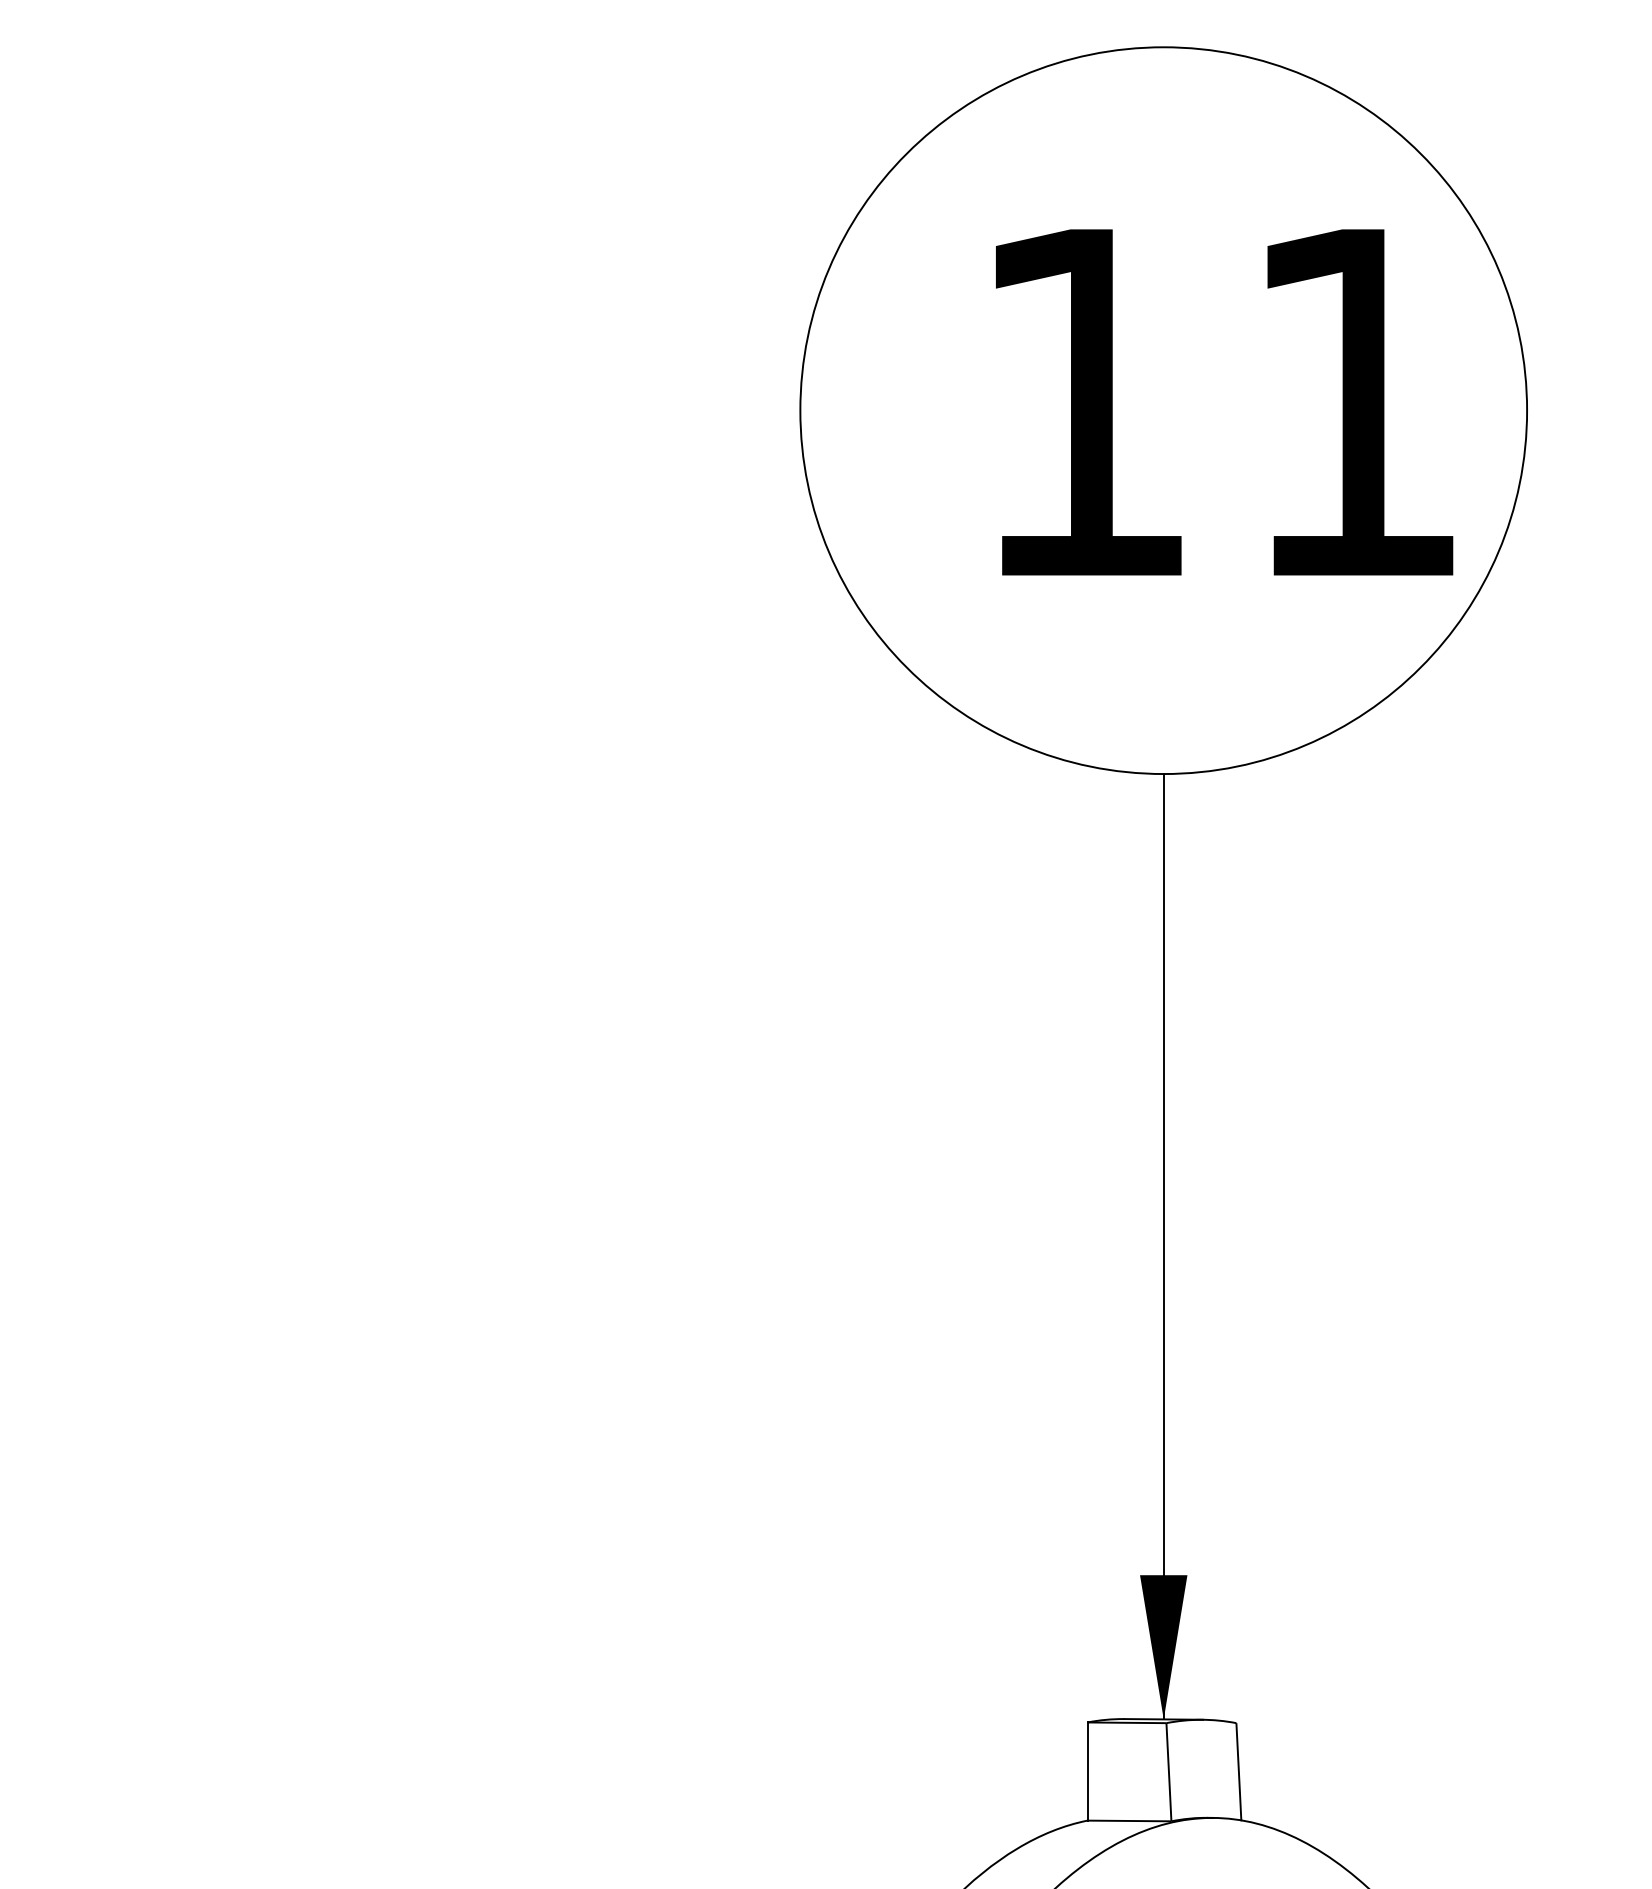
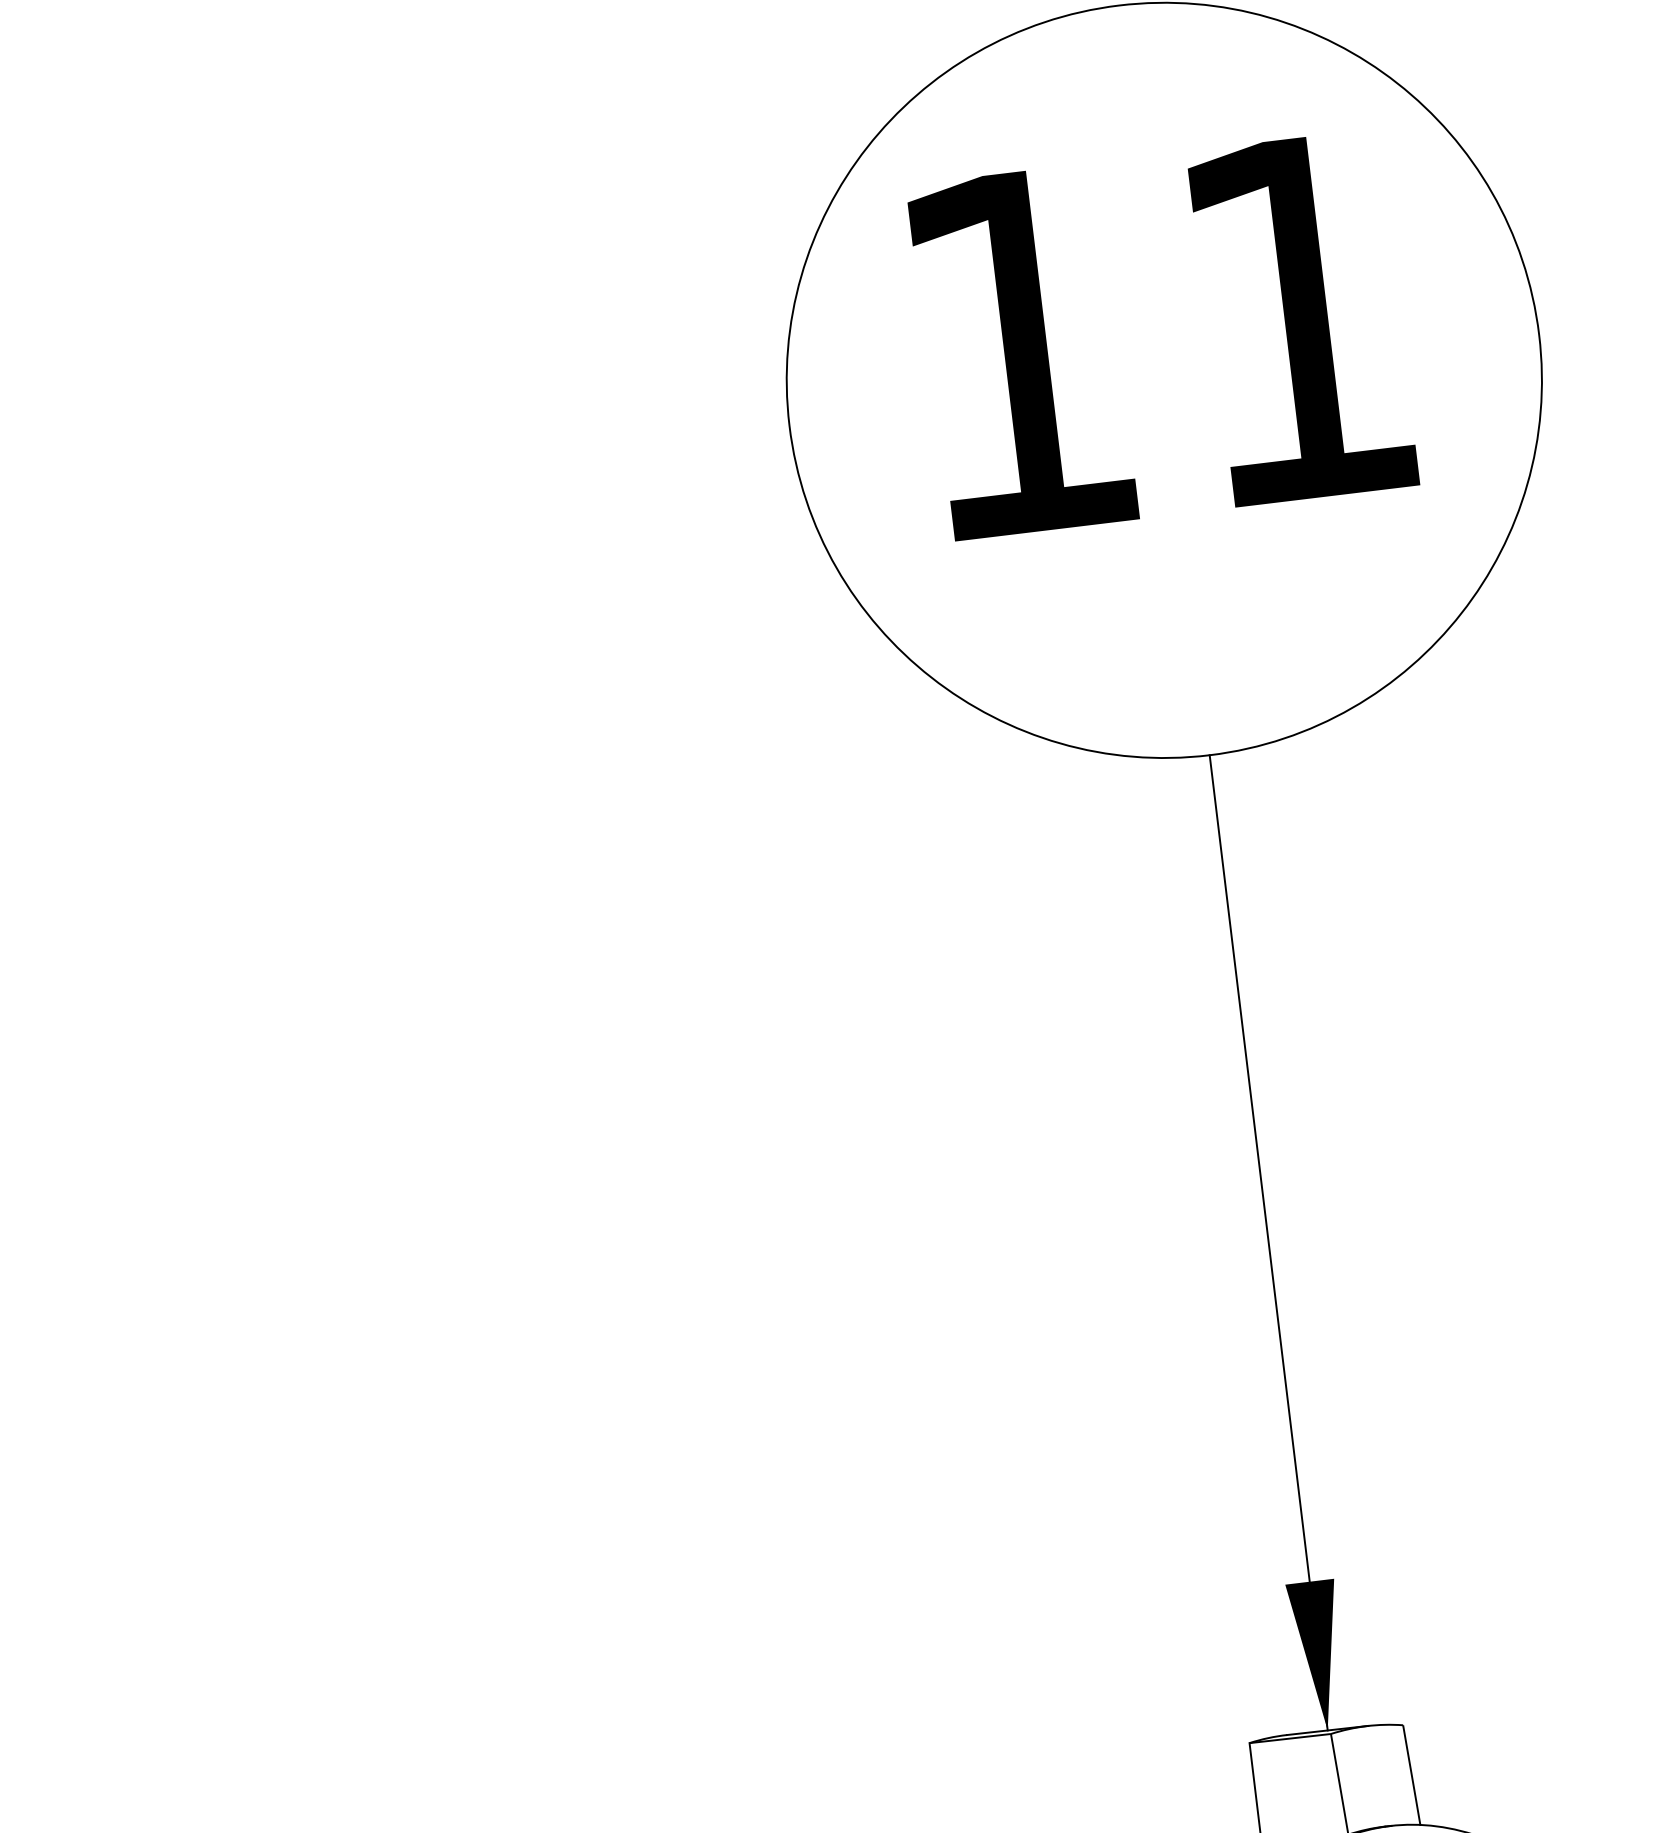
text: (1224, 402) -> (1162, 335), moved

